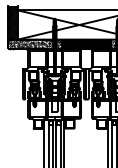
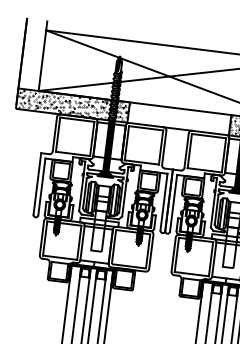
hatch: (13, 22) -> (33, 54), removed
hatch: (86, 44) -> (179, 118), removed

